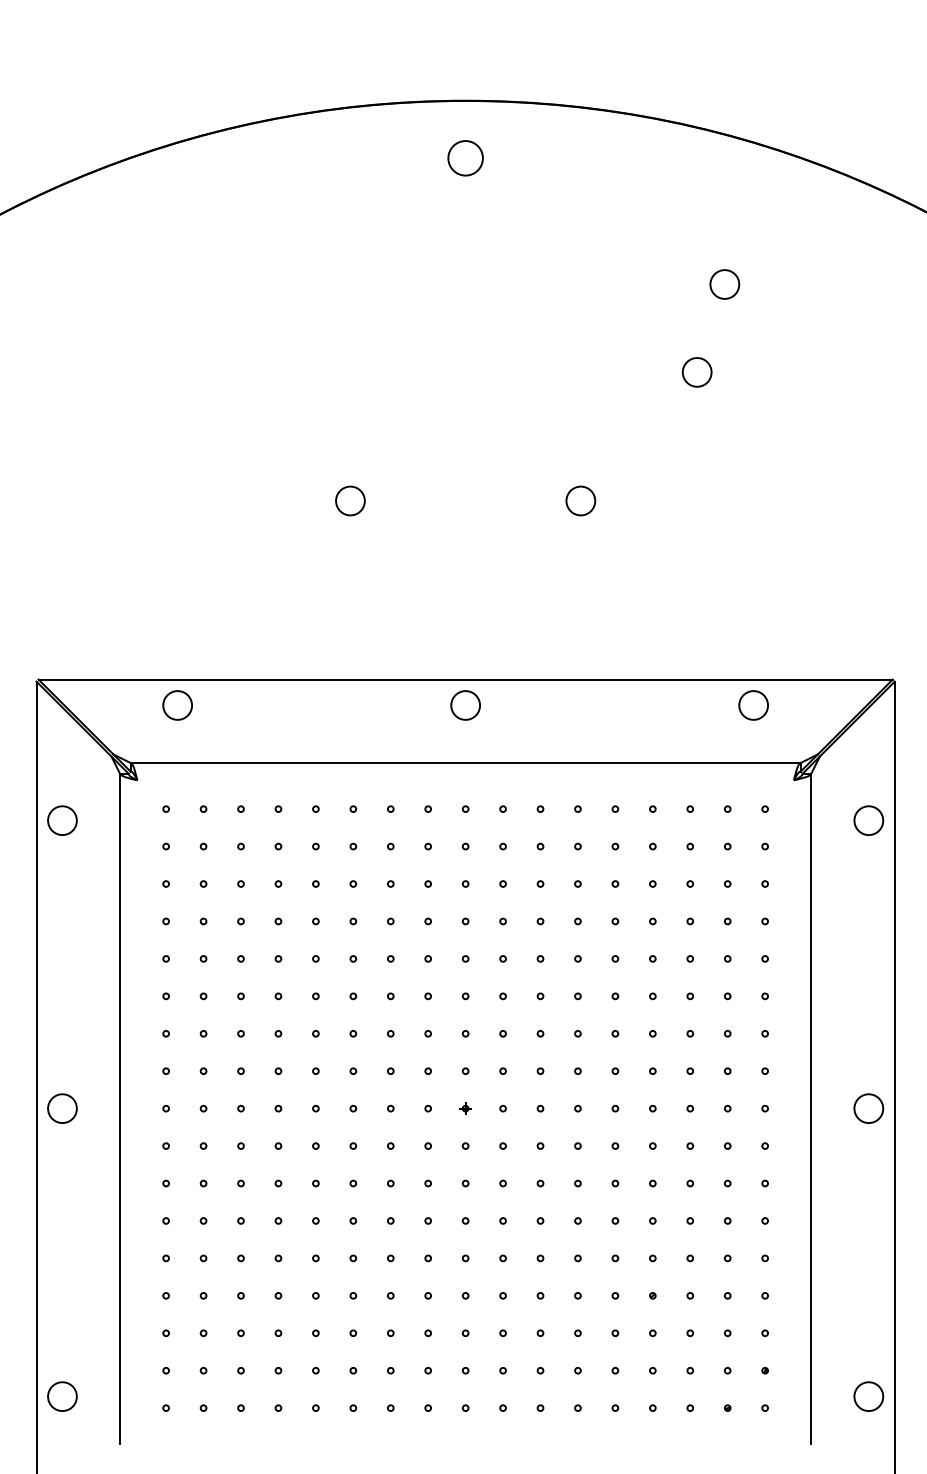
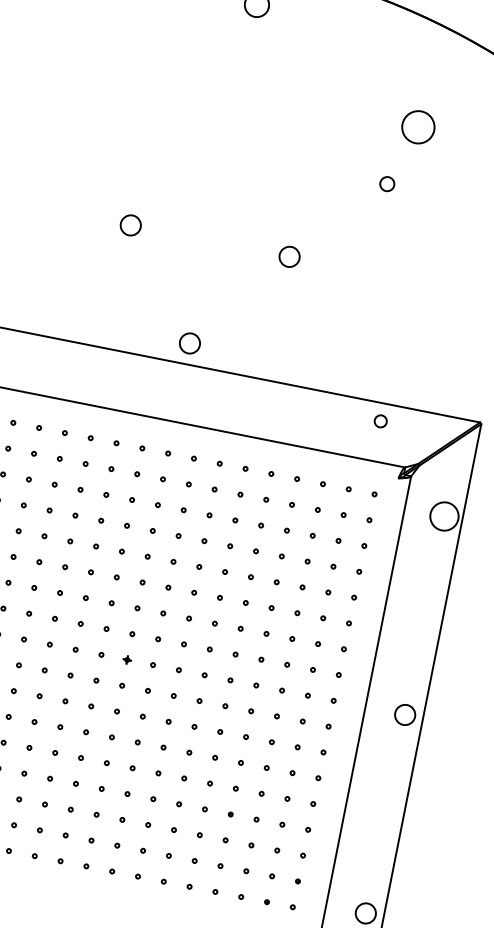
circle: (724, 284) -> (418, 127), size x1.6
circle: (696, 372) -> (386, 184), size x0.7
circle: (465, 705) -> (189, 343), moved
circle: (753, 705) -> (380, 421), size x0.6
circle: (868, 820) -> (444, 516), size x1.4

